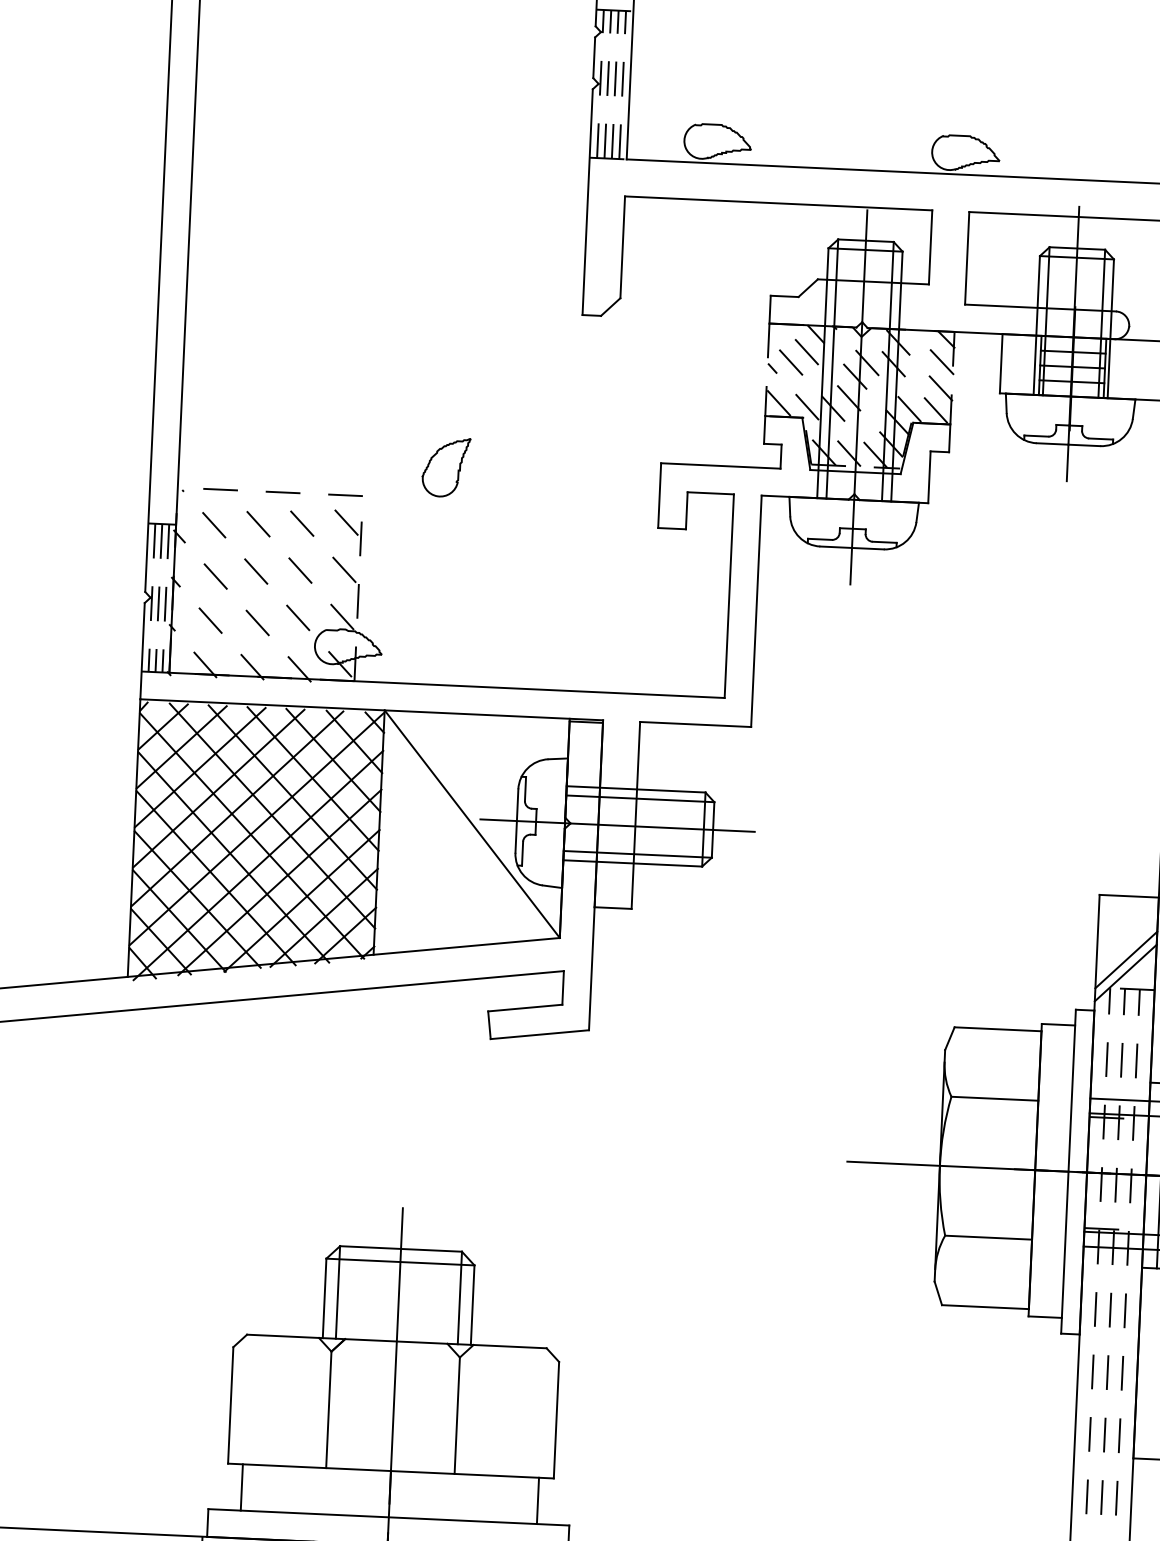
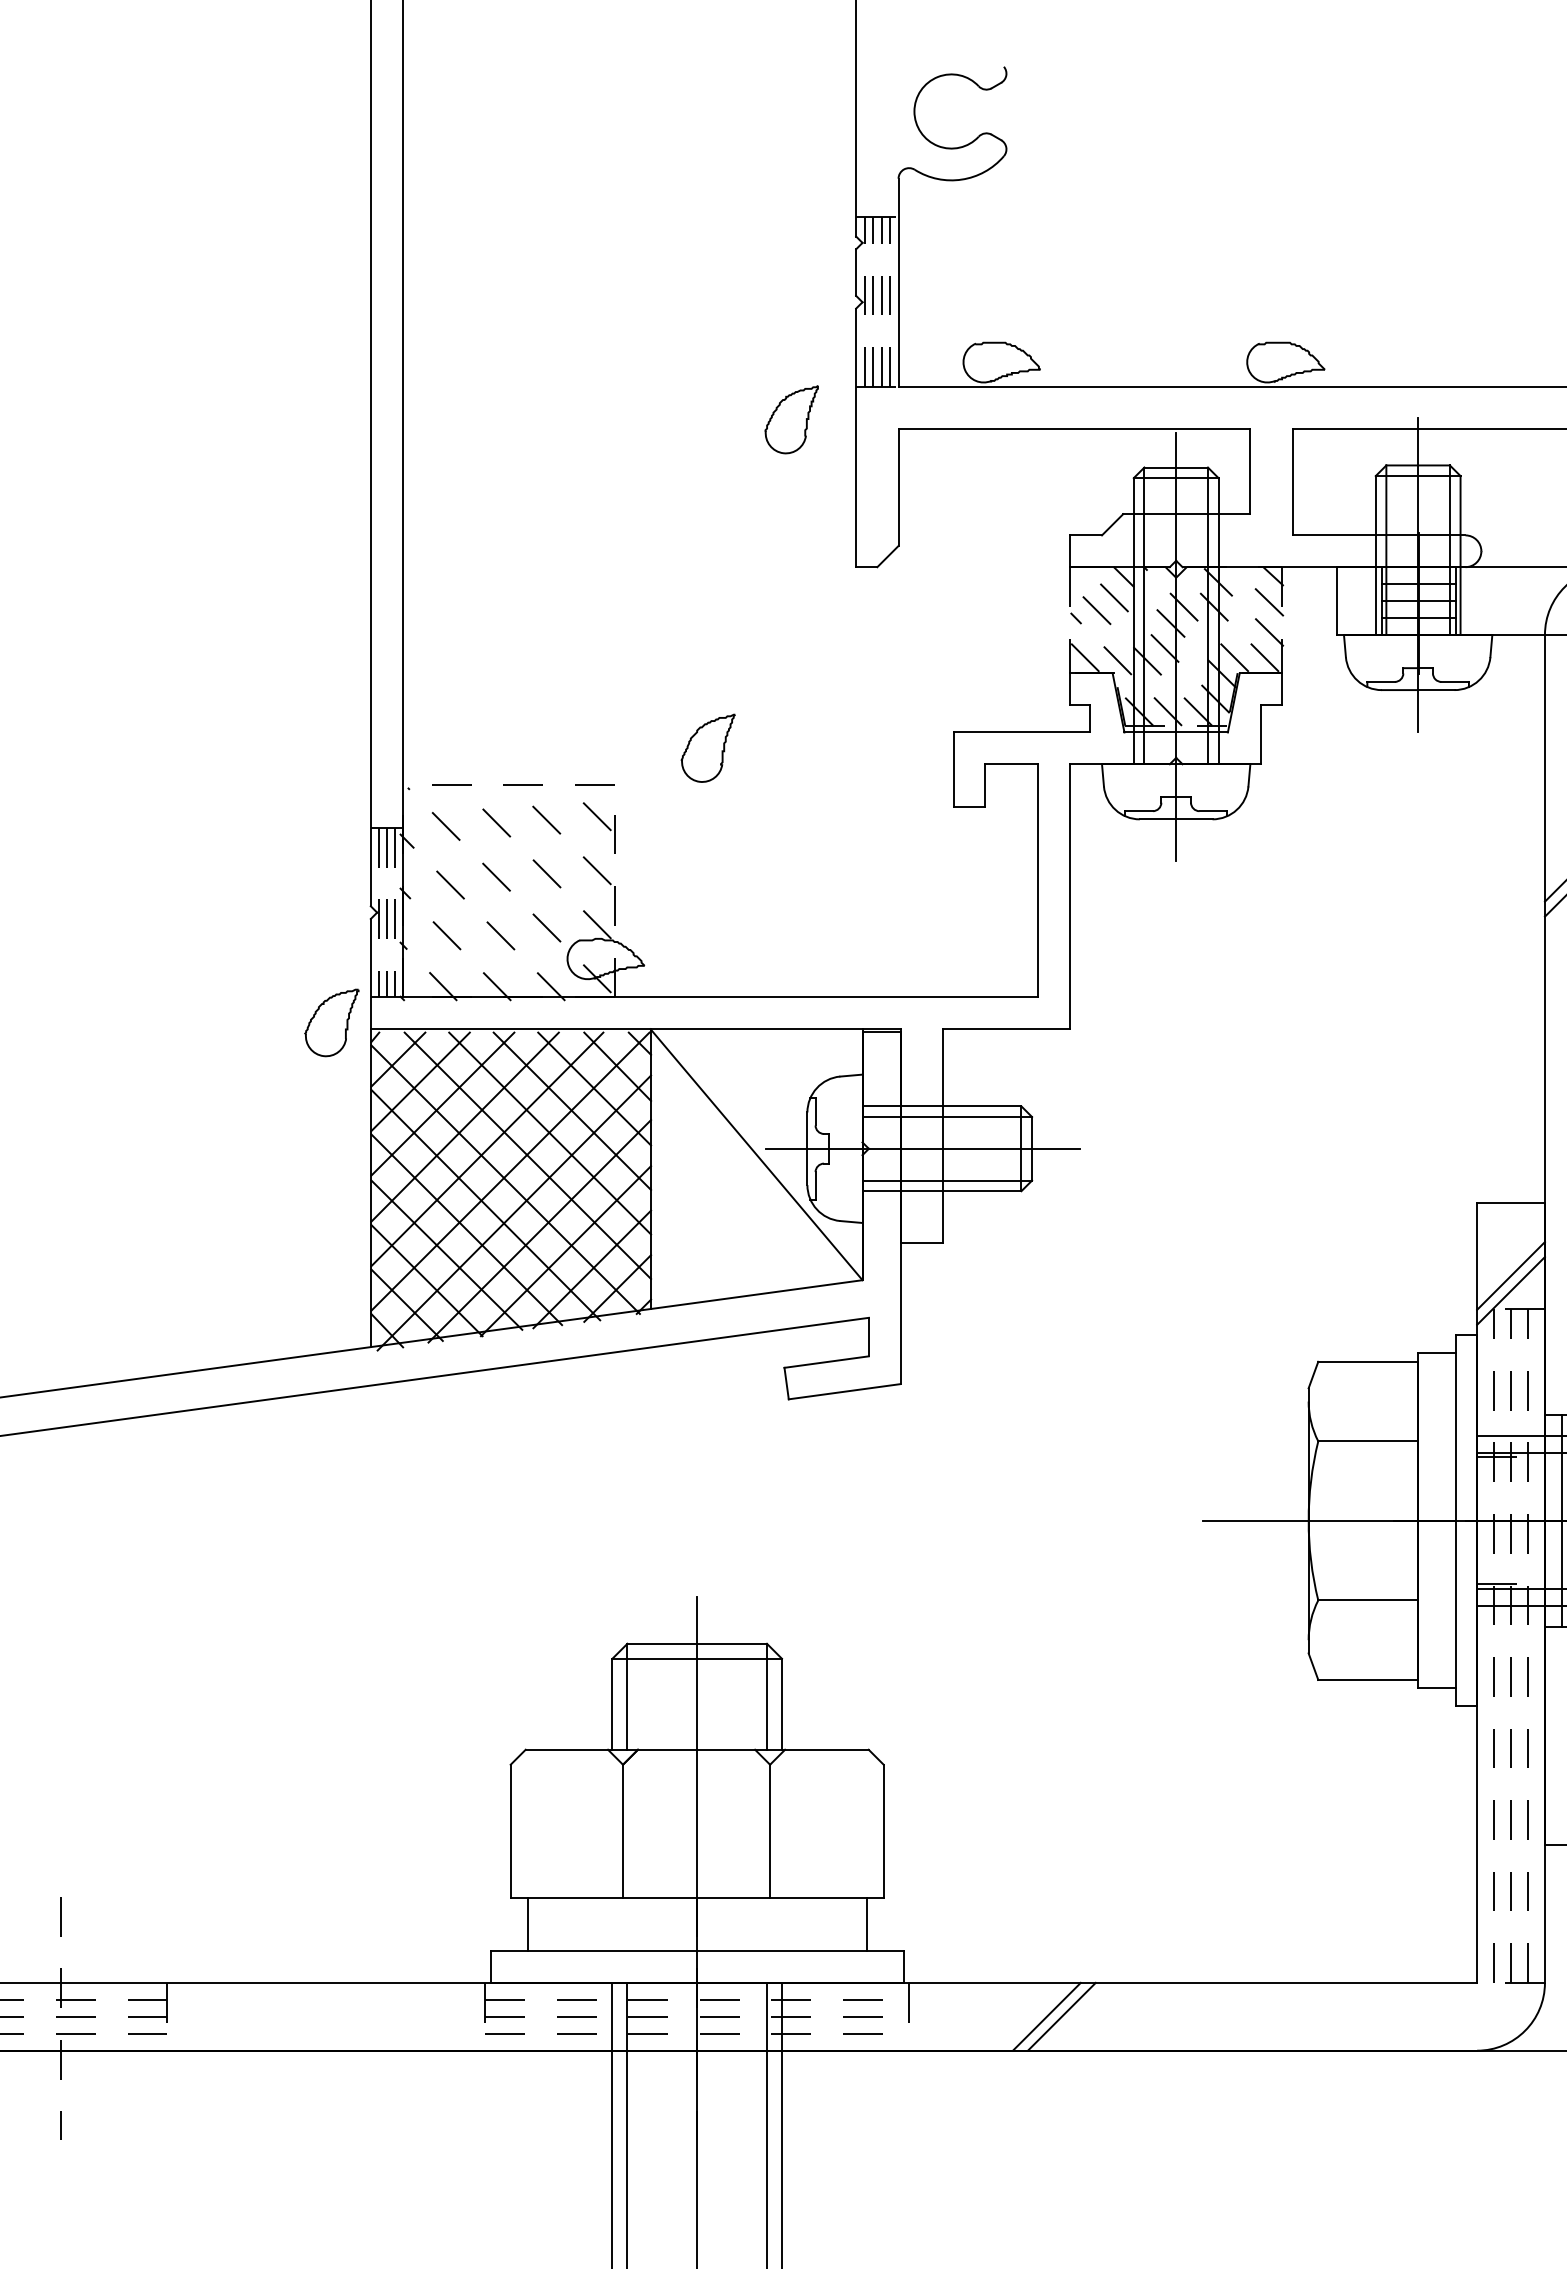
part: (531, 183) -> (791, 419), added
part: (106, 691) -> (331, 1022), added

